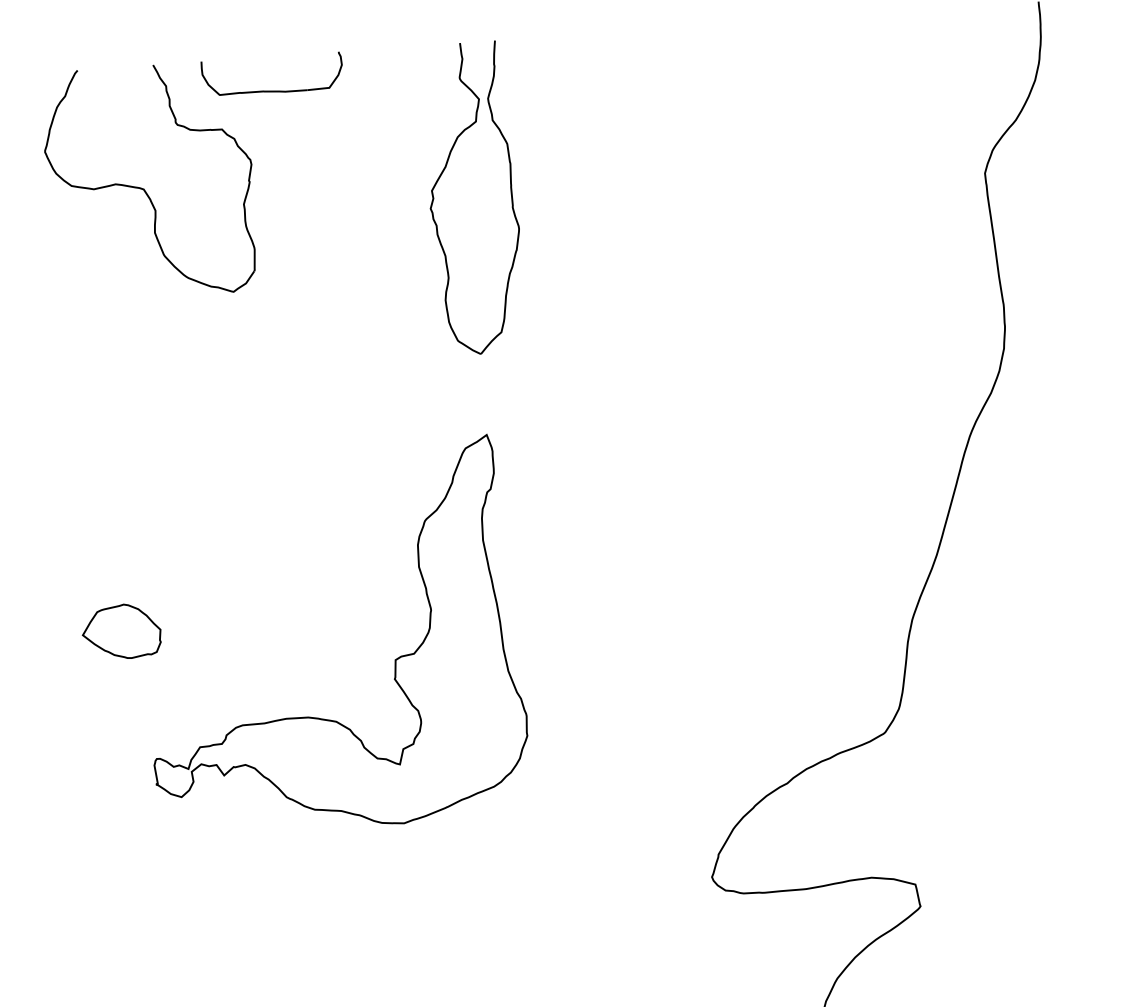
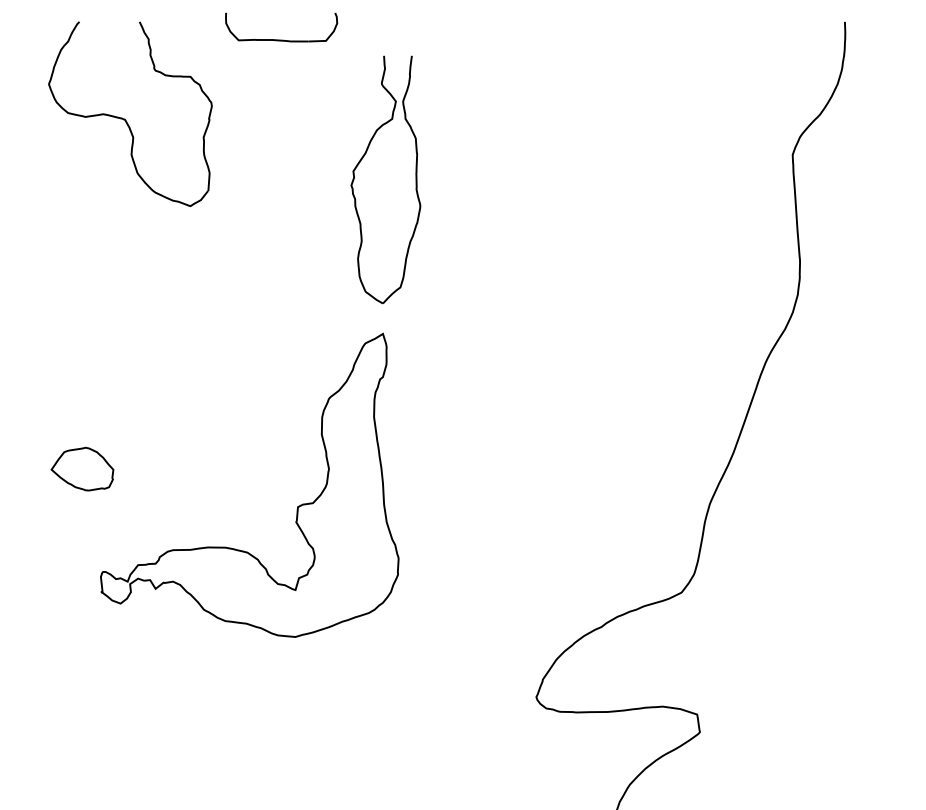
part: (273, 90) -> (281, 39), moved
part: (510, 195) -> (415, 179), moved

